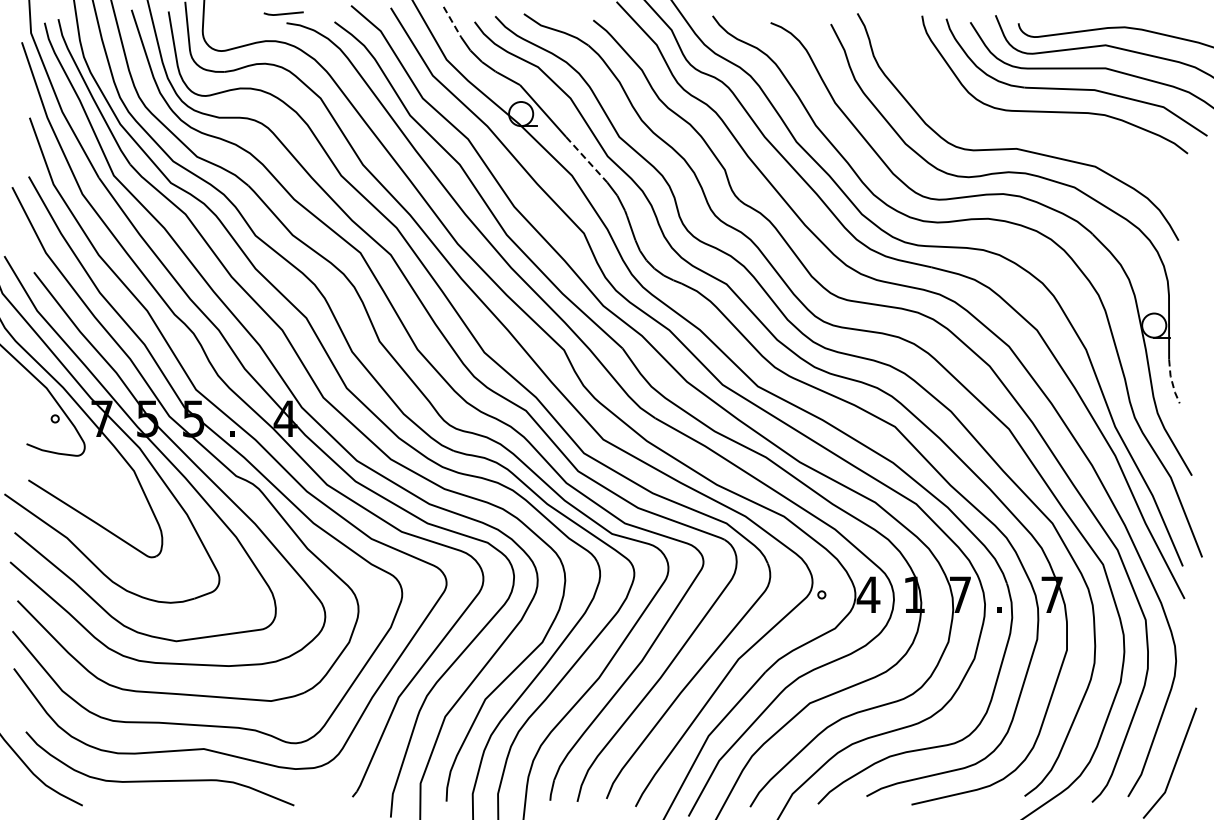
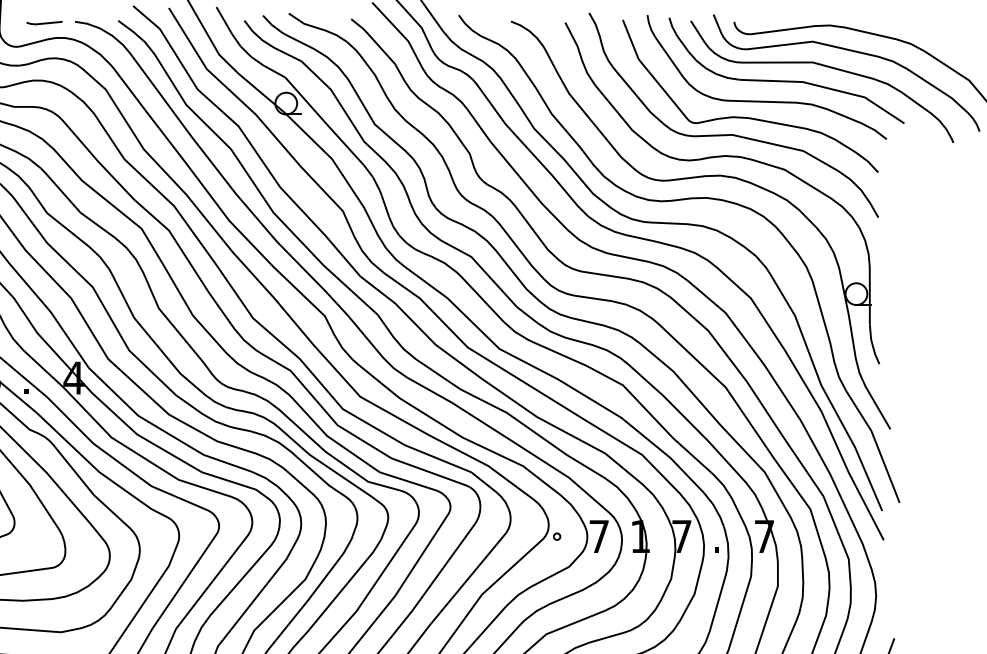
line: (283, 13) -> (44, 22), moved
line: (452, 22) -> (224, 21), dashed -> solid
curve: (1036, 129) -> (750, 117), added
line: (586, 159) -> (345, 144), dashed -> solid
line: (1172, 381) -> (872, 344), dashed -> solid
text: (868, 594) -> (599, 536), 4 -> 7

